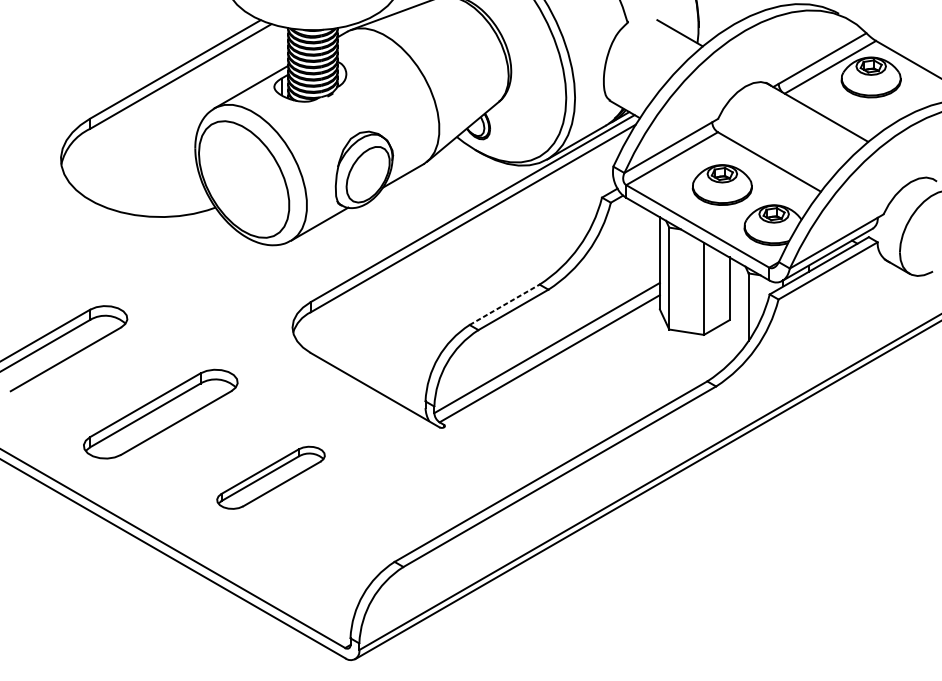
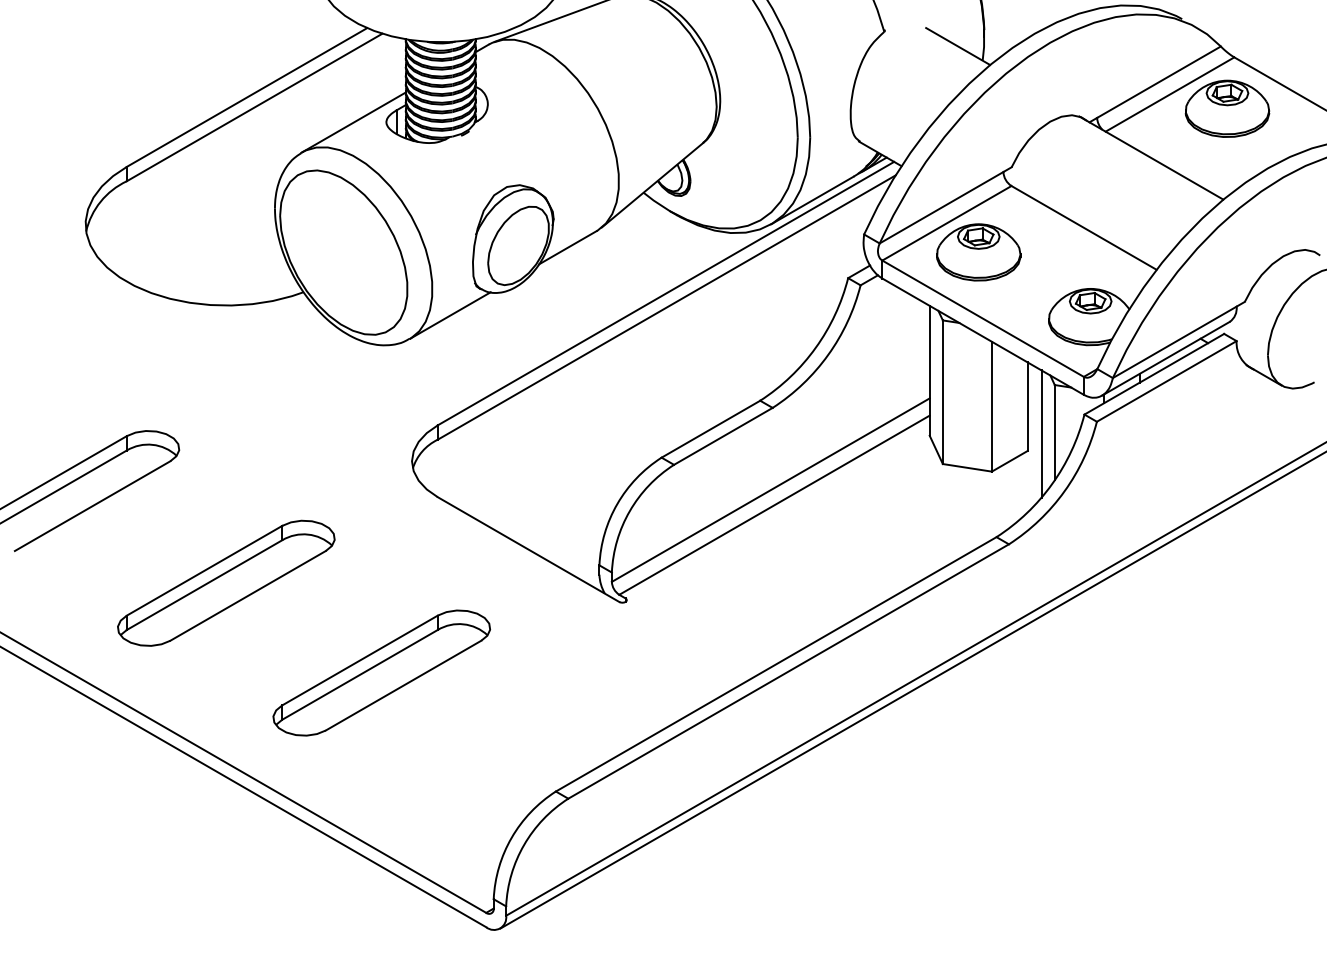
part: (722, 185) -> (978, 252), moved
line: (504, 305) -> (710, 429), dashed -> solid
line: (739, 307) -> (1041, 433), added
part: (270, 477) -> (381, 672), size x1.43

